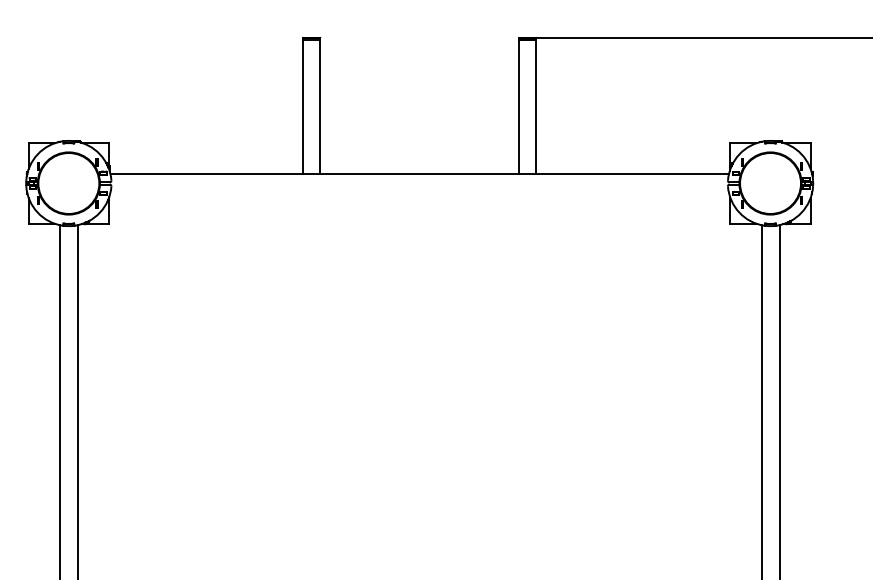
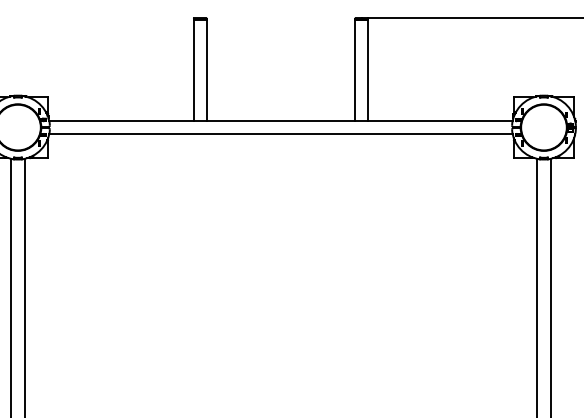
line: (419, 192) -> (280, 134), added

